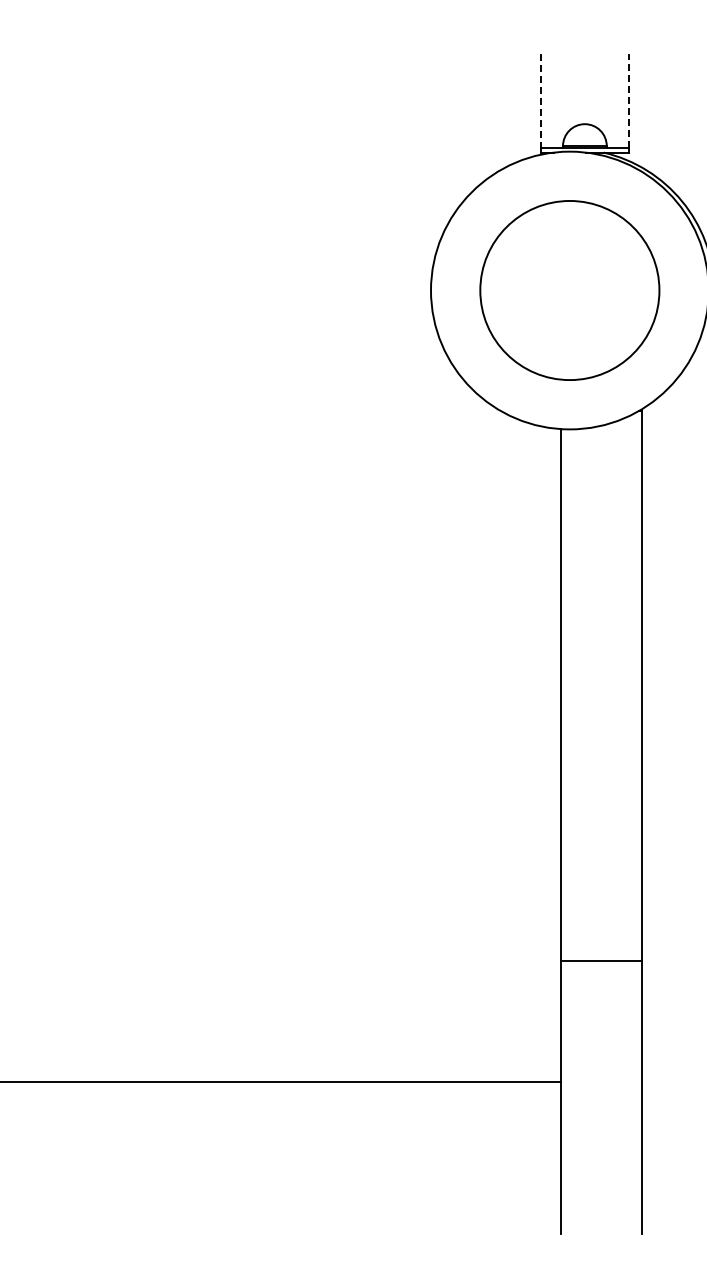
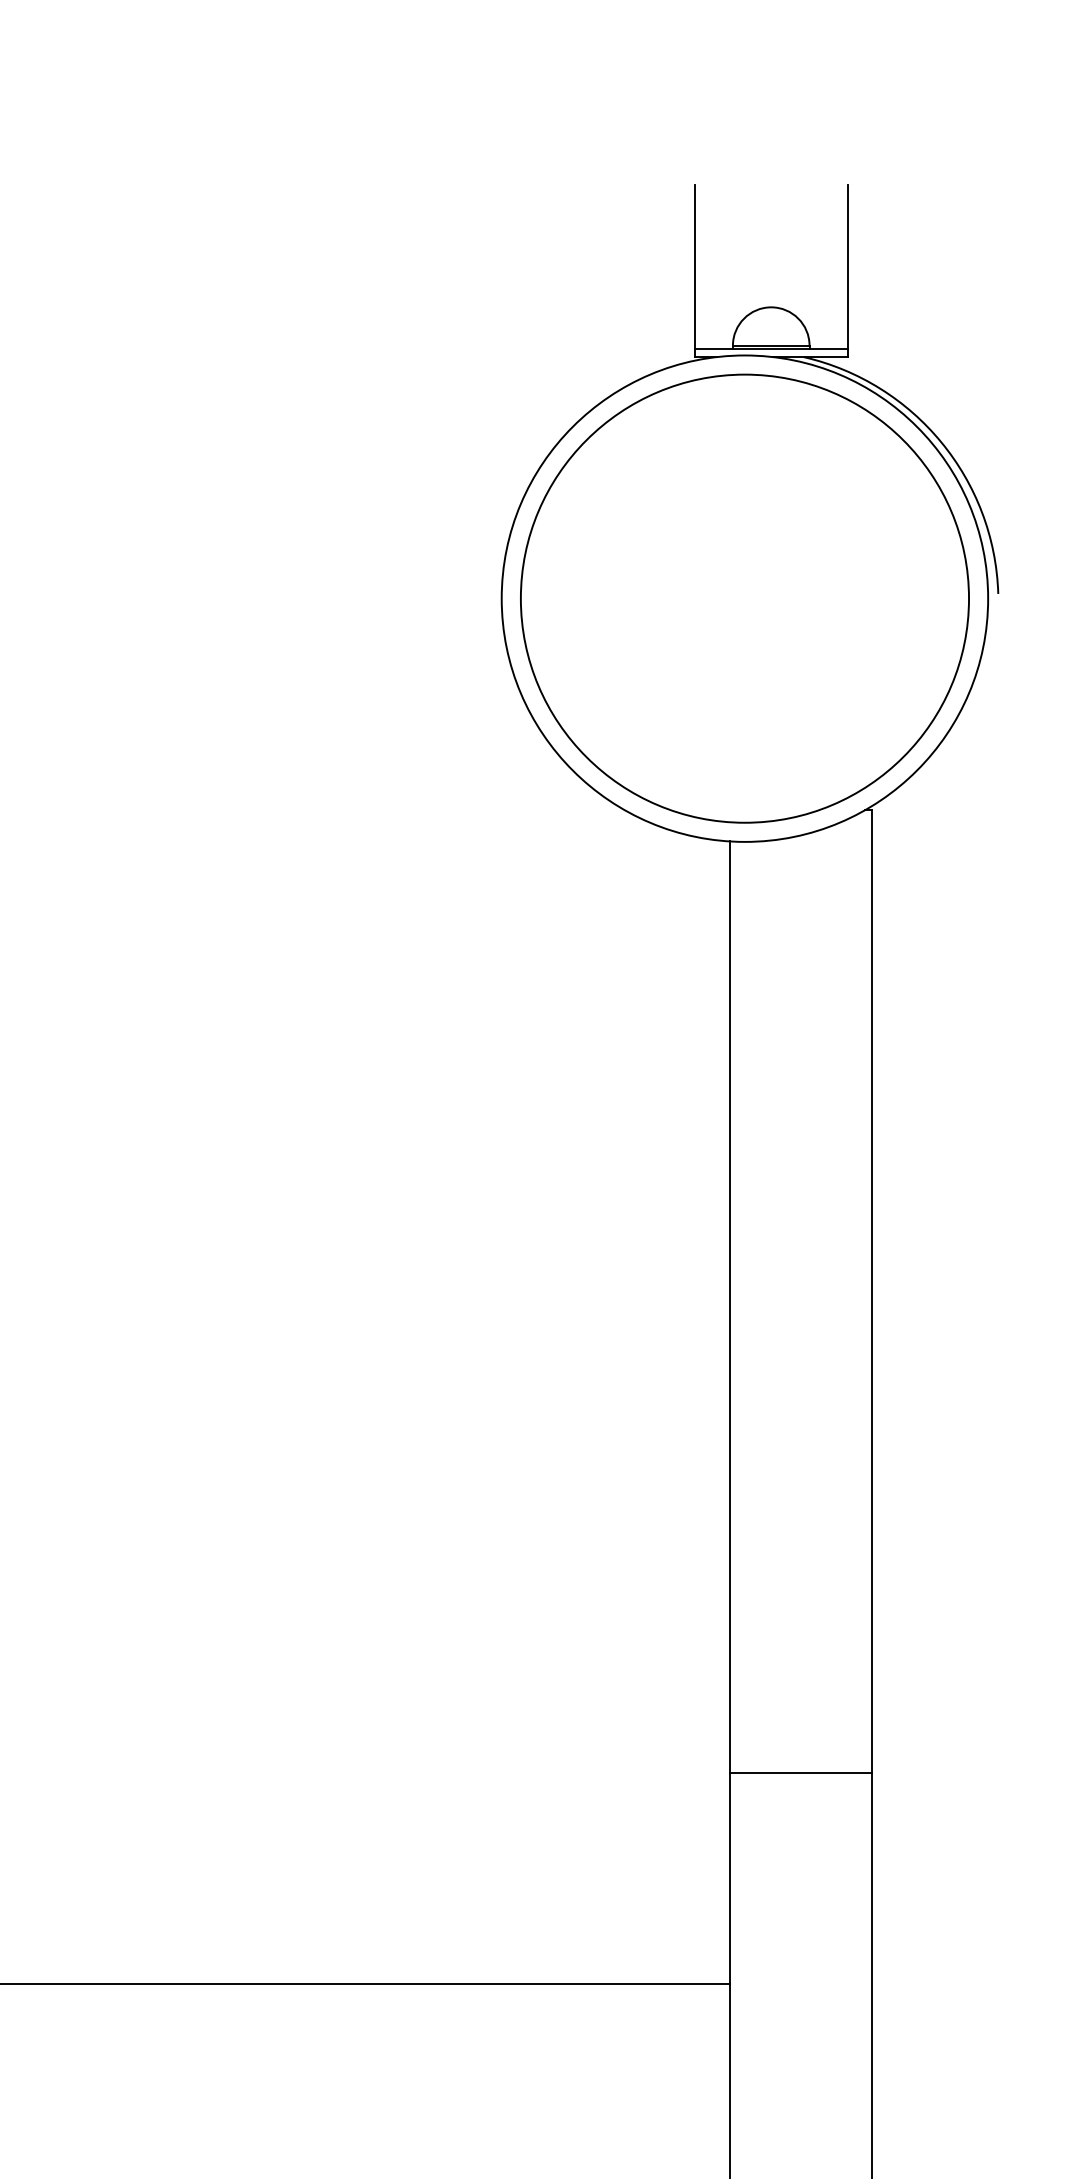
line: (628, 100) -> (847, 265), dashed -> solid
line: (541, 101) -> (695, 267), dashed -> solid
circle: (569, 290) -> (744, 598), size x1.43

